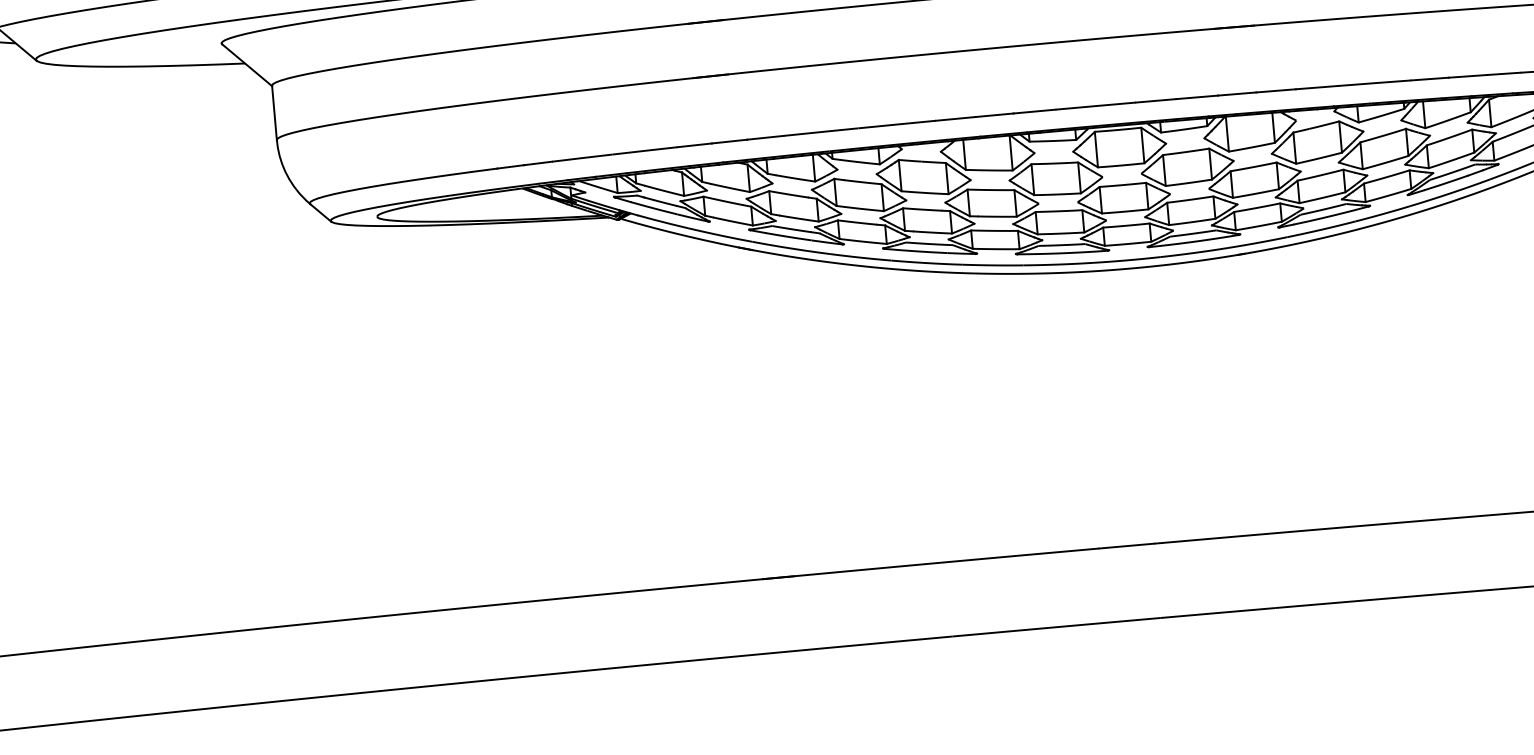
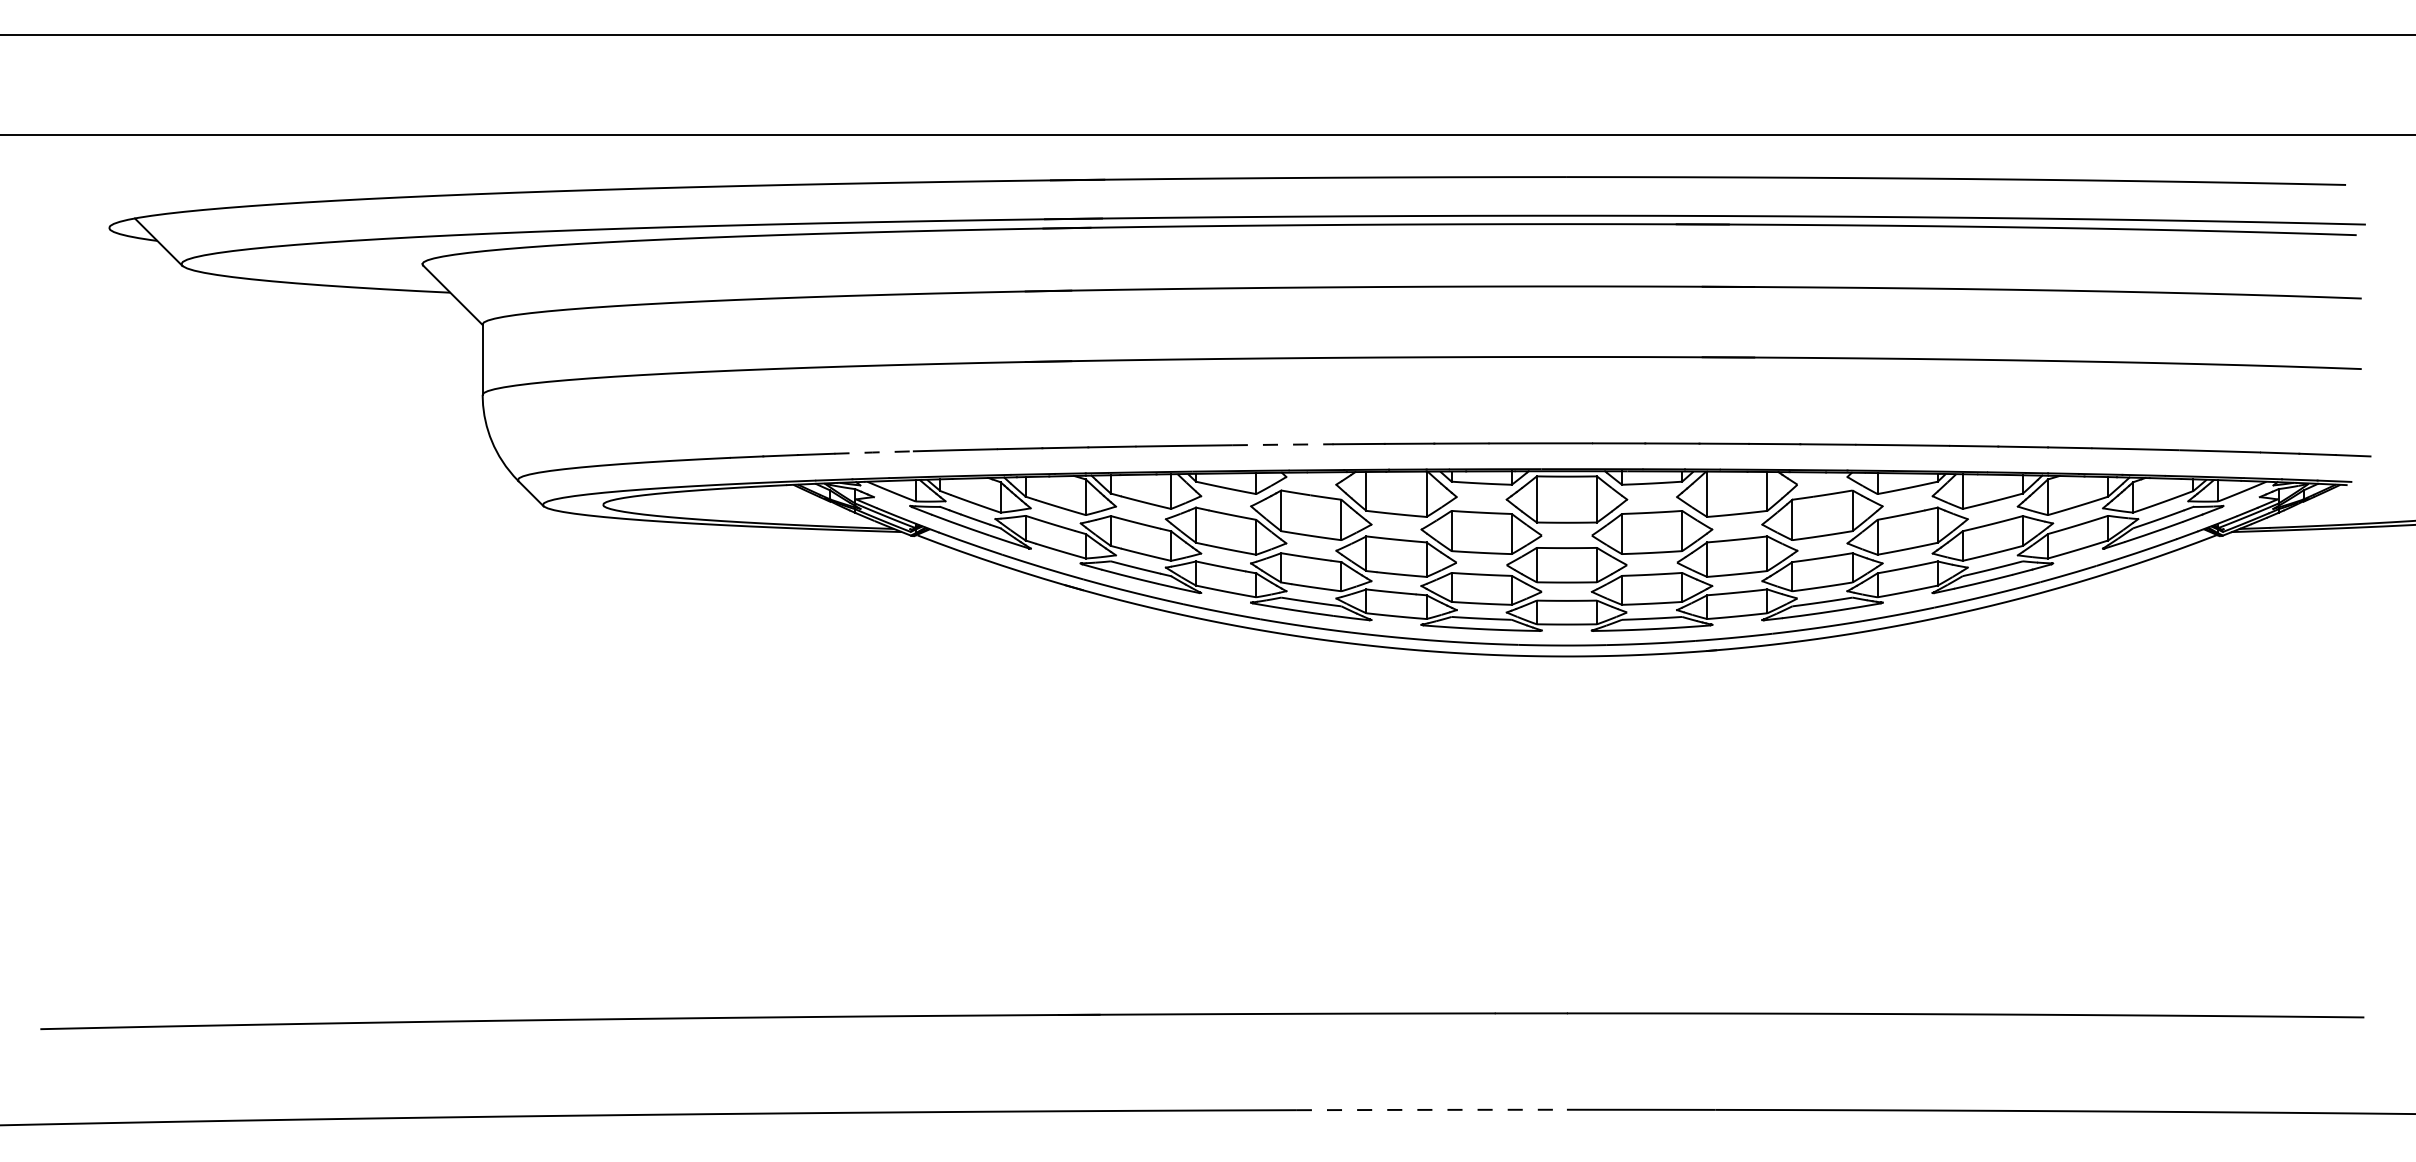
line: (896, 124) -> (1282, 444), solid -> dashed
line: (582, 158) -> (873, 452), solid -> dashed
line: (1056, 626) -> (1431, 1109), solid -> dashed

